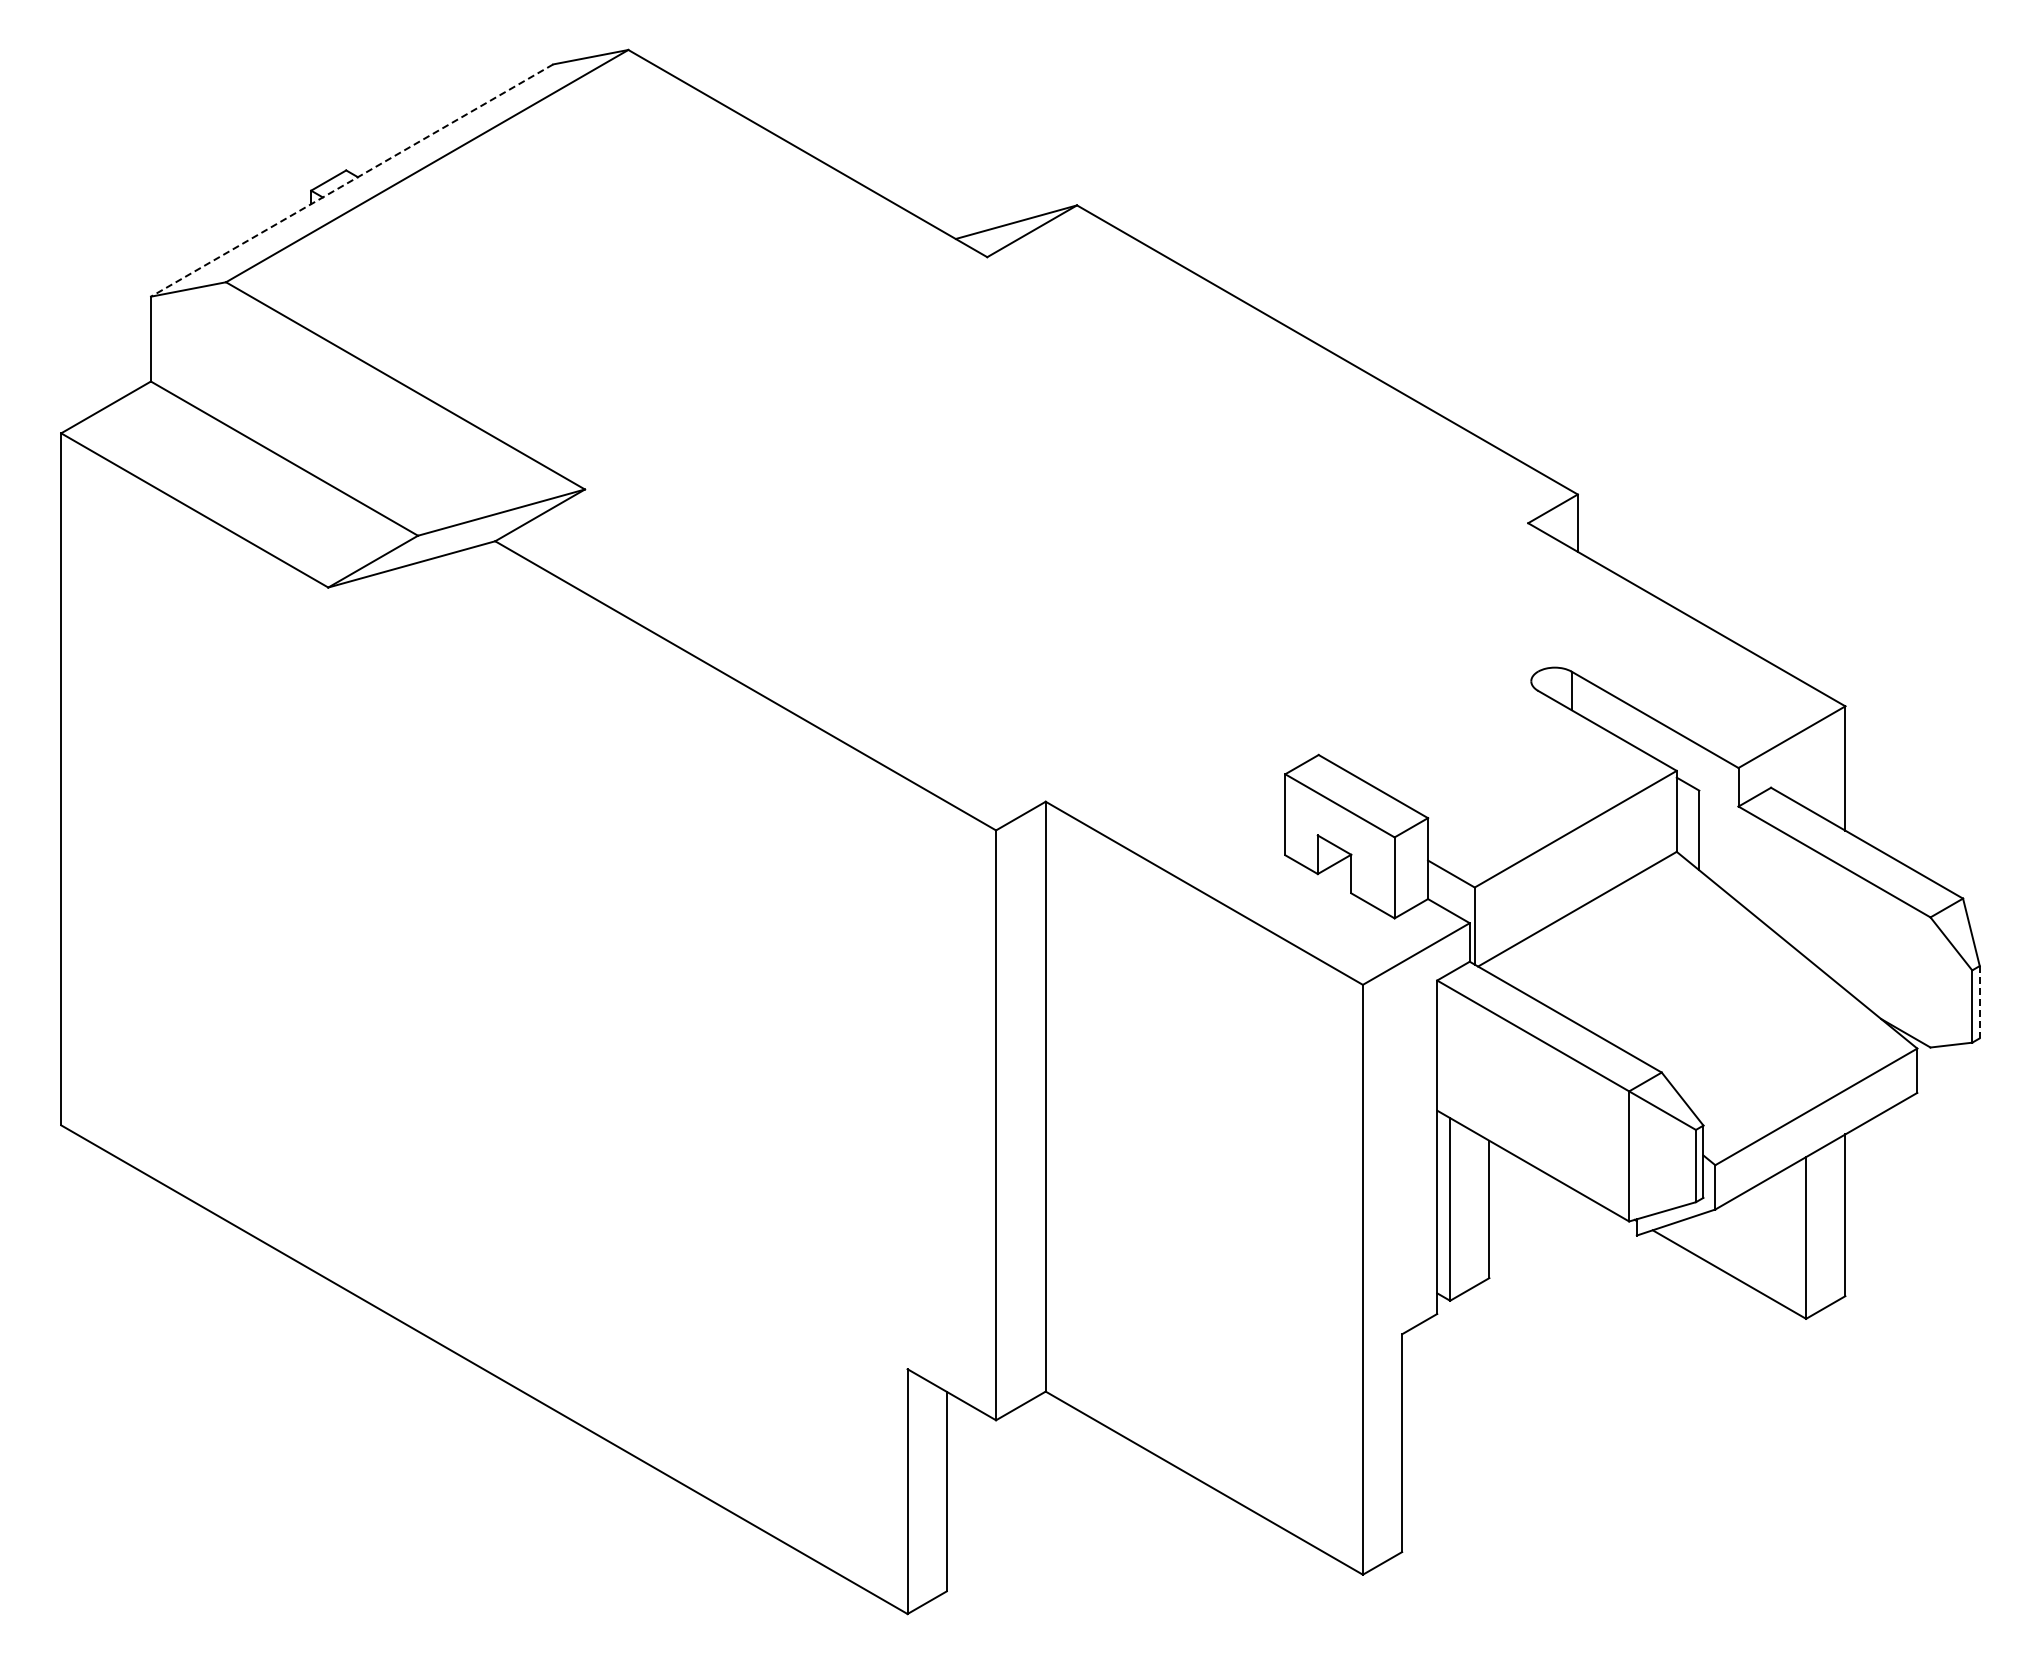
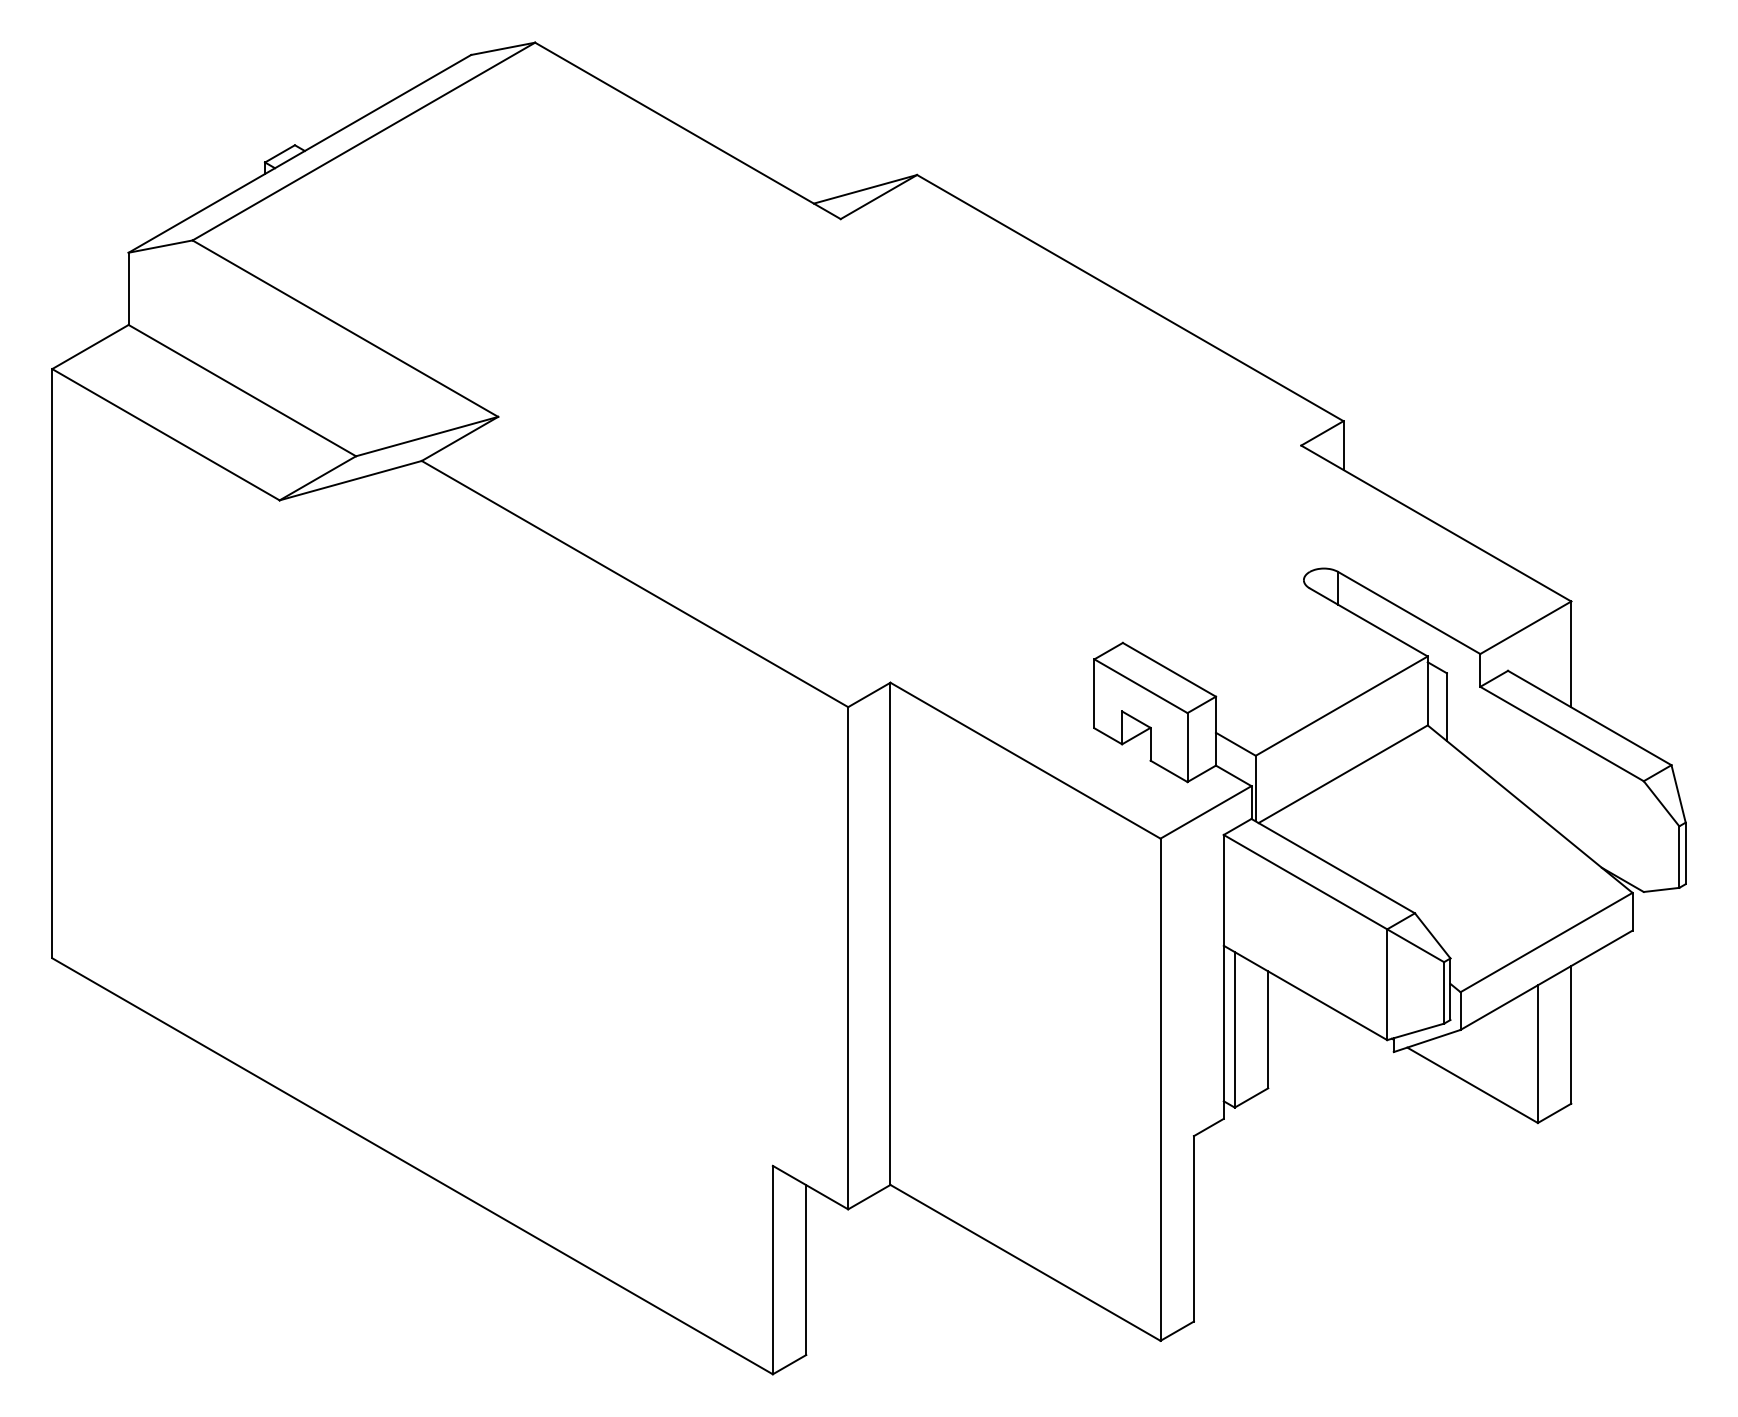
line: (351, 180) -> (299, 153), dashed -> solid
line: (1979, 1002) -> (1685, 853), dashed -> solid

